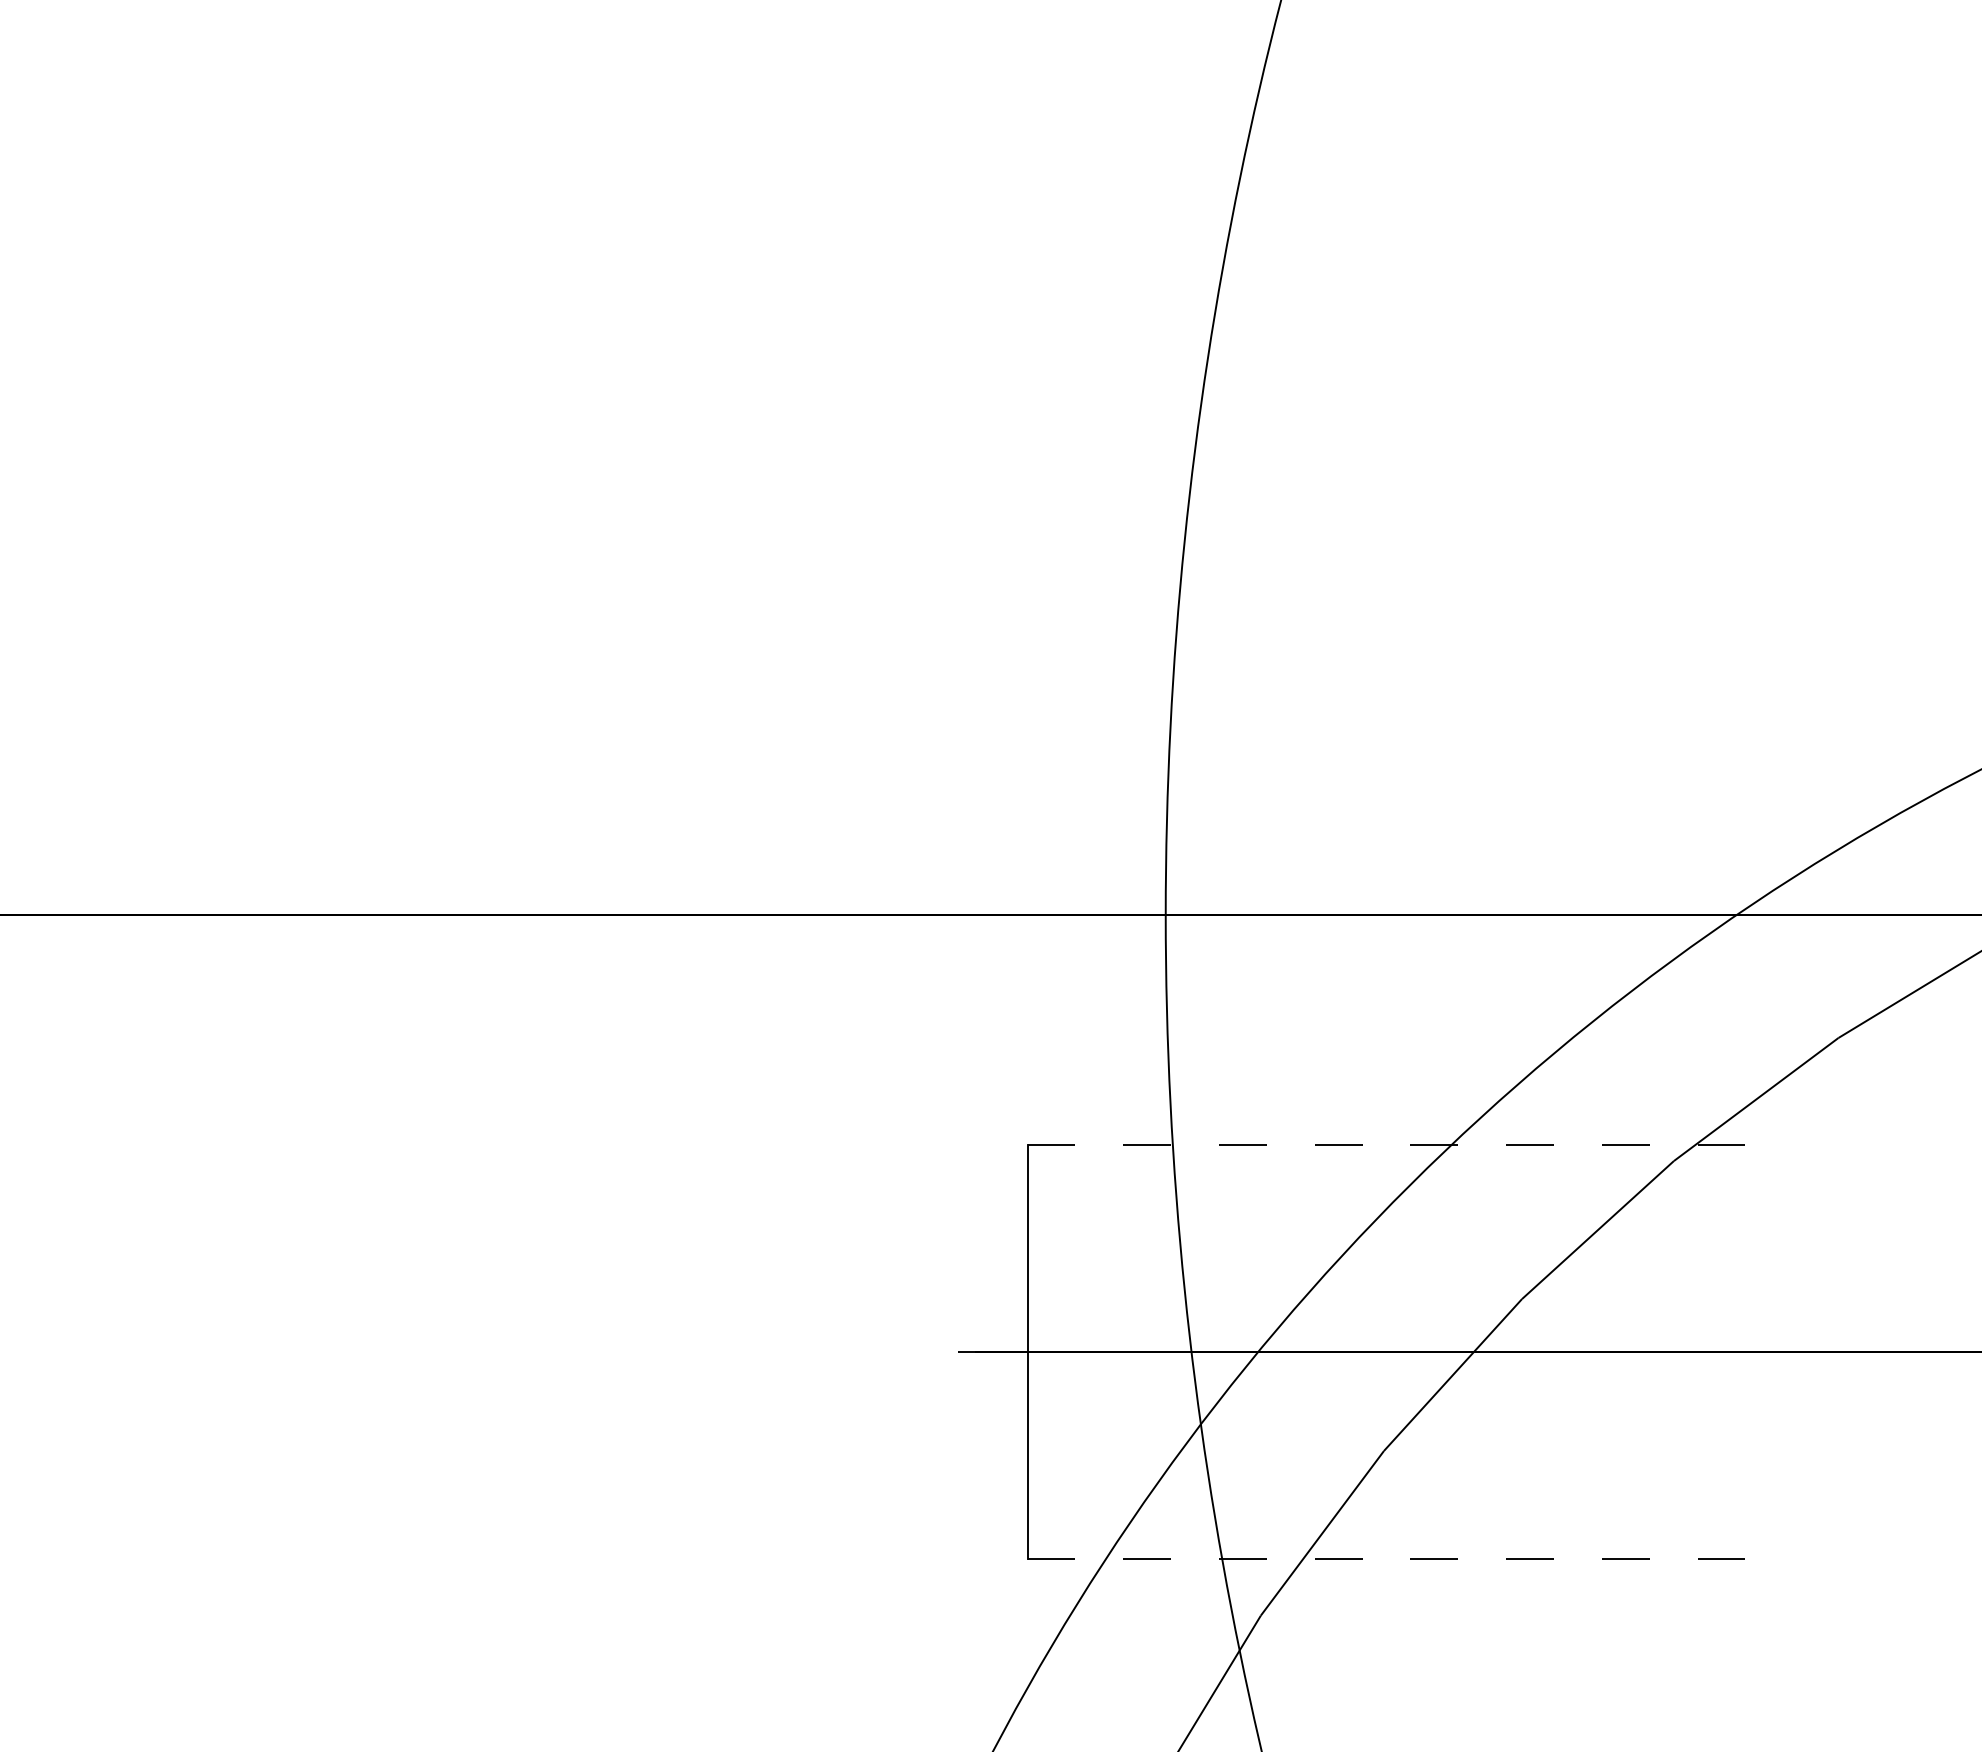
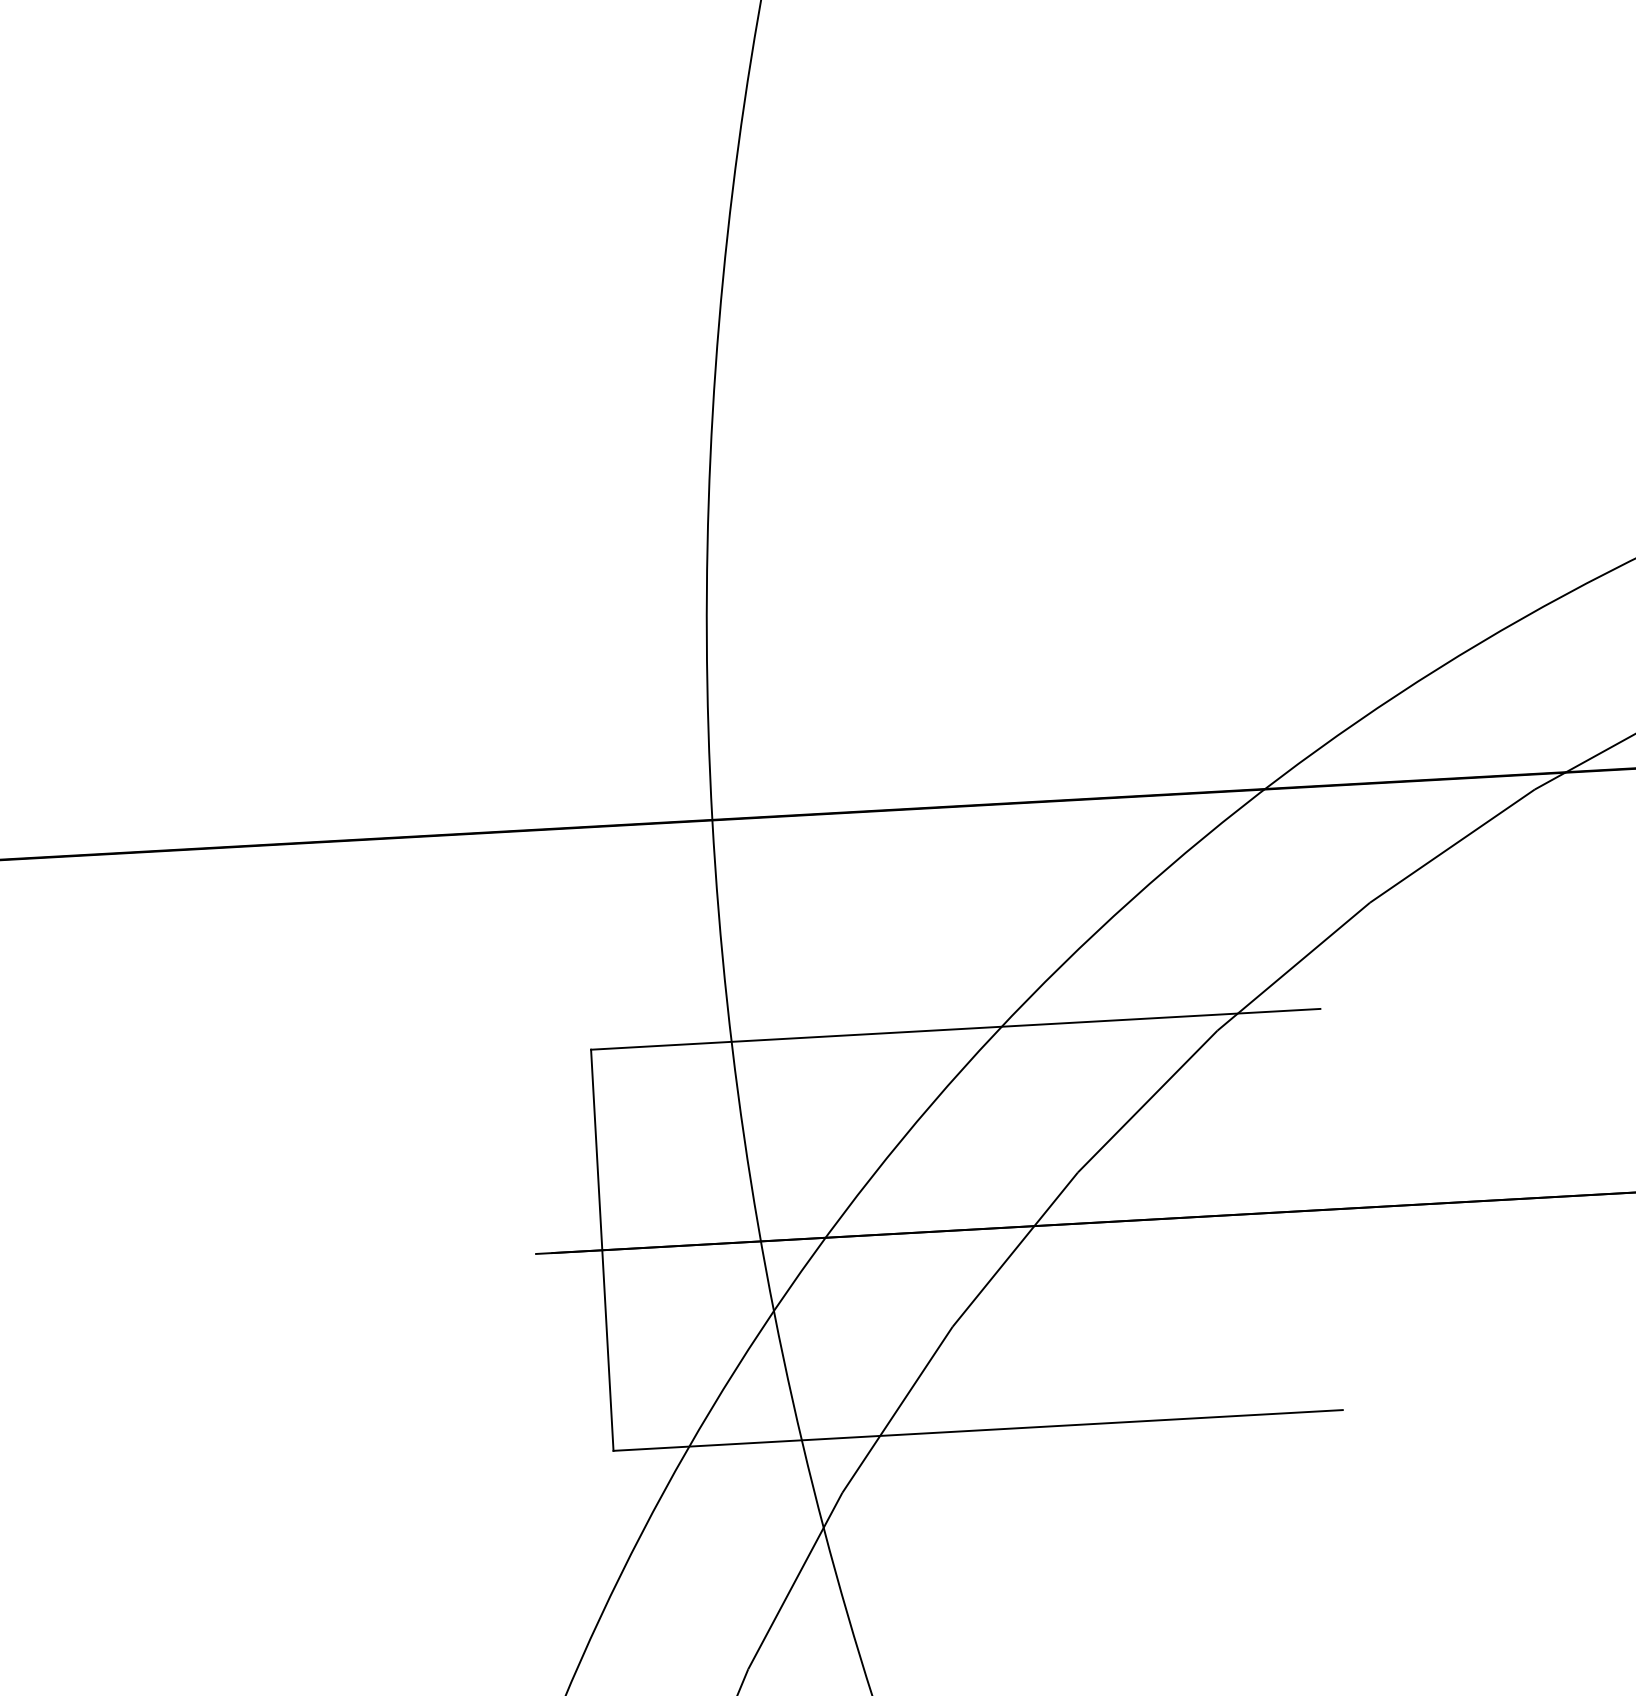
line: (1404, 1144) -> (955, 1029), dashed -> solid
line: (1404, 1559) -> (978, 1430), dashed -> solid

